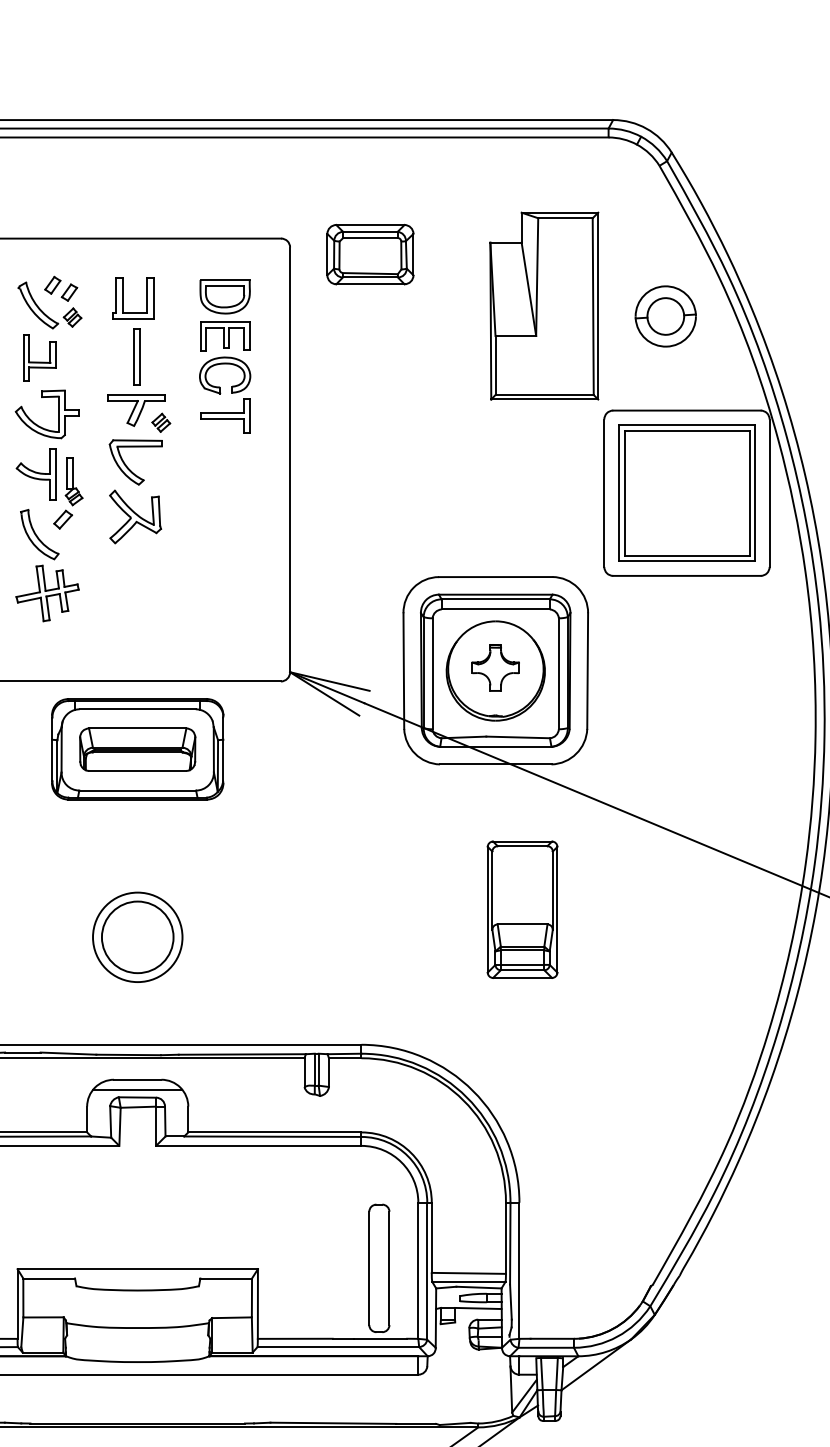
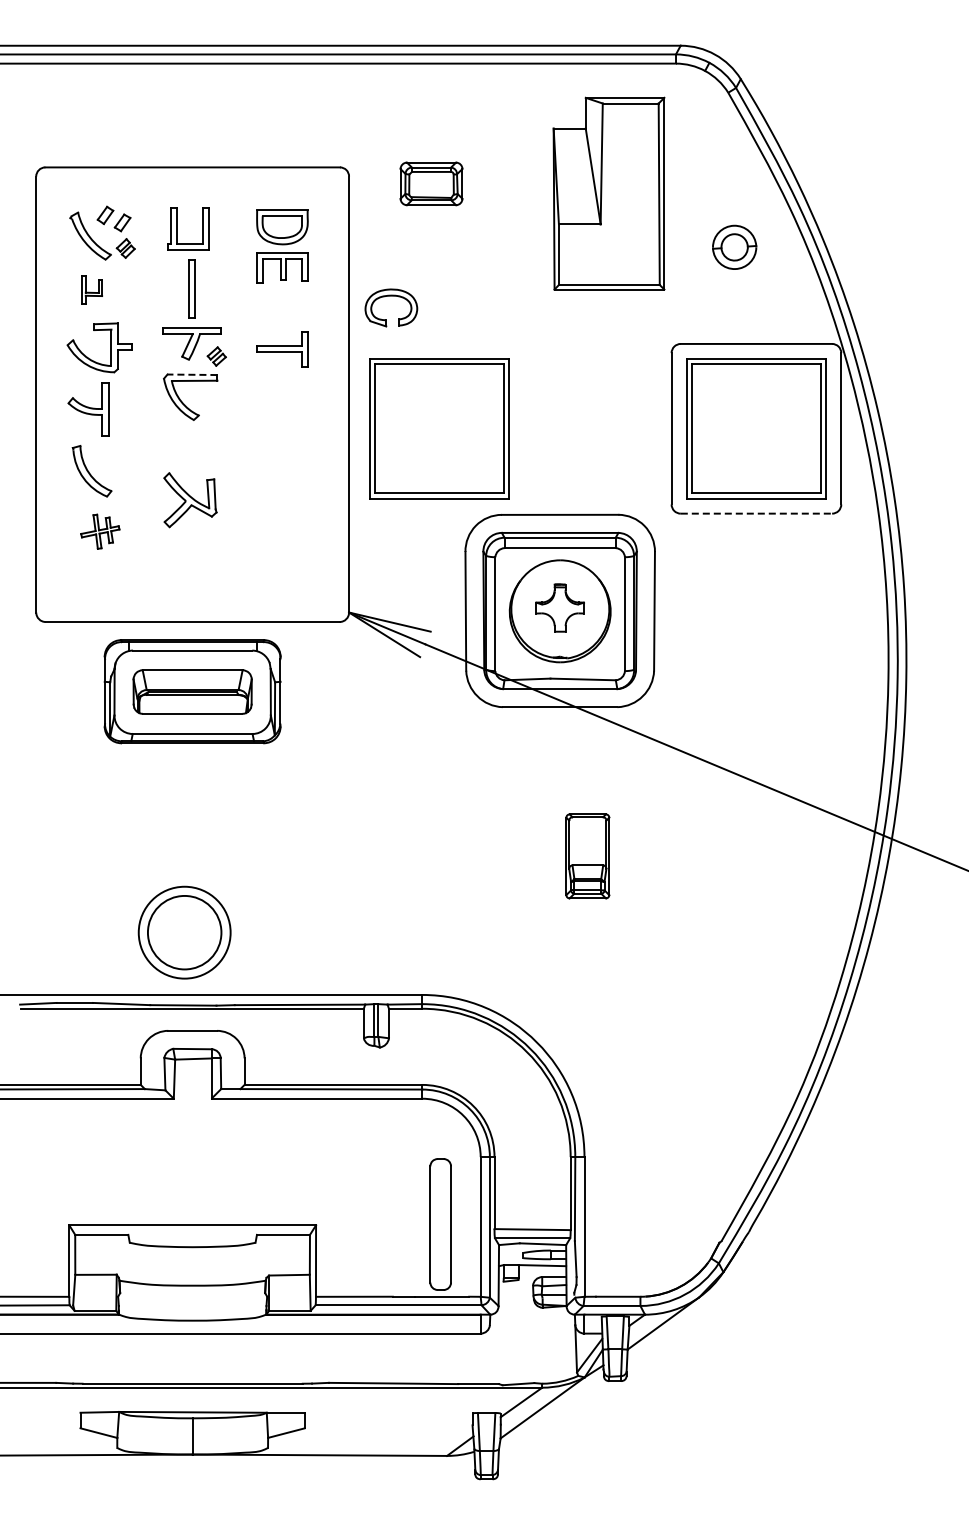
part: (370, 254) -> (431, 183), size x0.7
part: (543, 305) -> (608, 193), moved
part: (665, 316) -> (734, 247), size x0.7
part: (40, 357) -> (92, 289), size x0.6
part: (225, 364) -> (391, 296), moved
line: (137, 440) -> (192, 374), solid -> dashed
part: (68, 492) -> (121, 428), removed
part: (378, 492) -> (439, 428), added
part: (135, 517) -> (190, 500), moved
line: (687, 575) -> (756, 513), solid -> dashed
part: (47, 593) -> (100, 531), size x0.6
part: (522, 909) -> (587, 856), size x0.6
part: (137, 937) -> (184, 932), moved
line: (137, 1089) -> (192, 1040), removed

